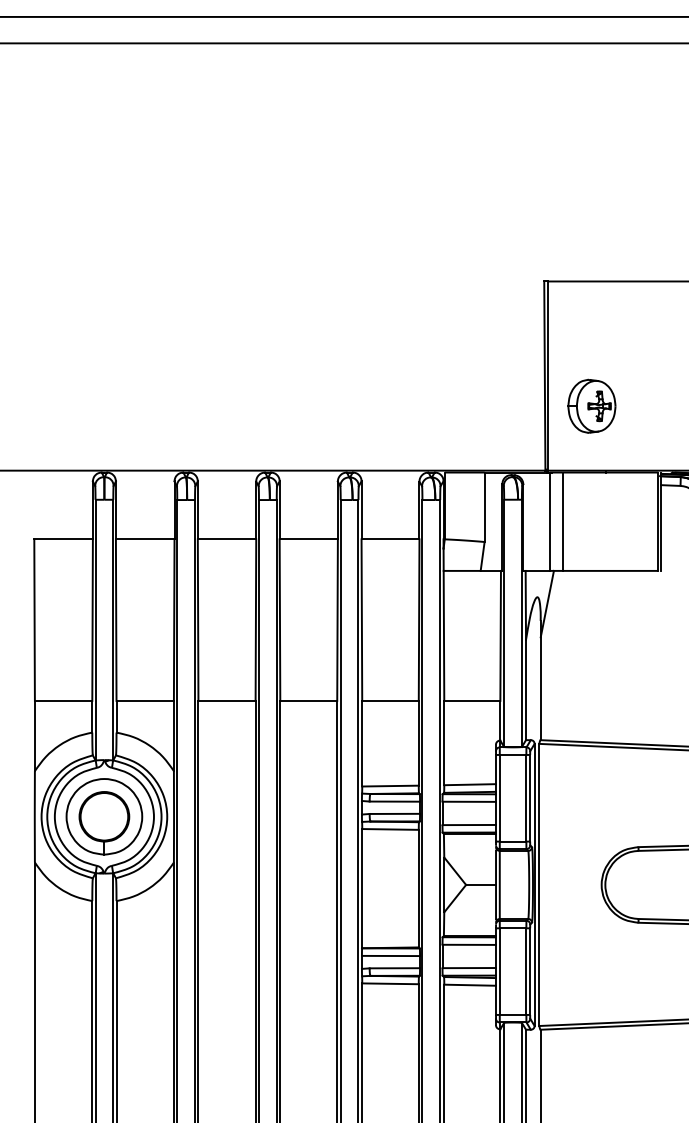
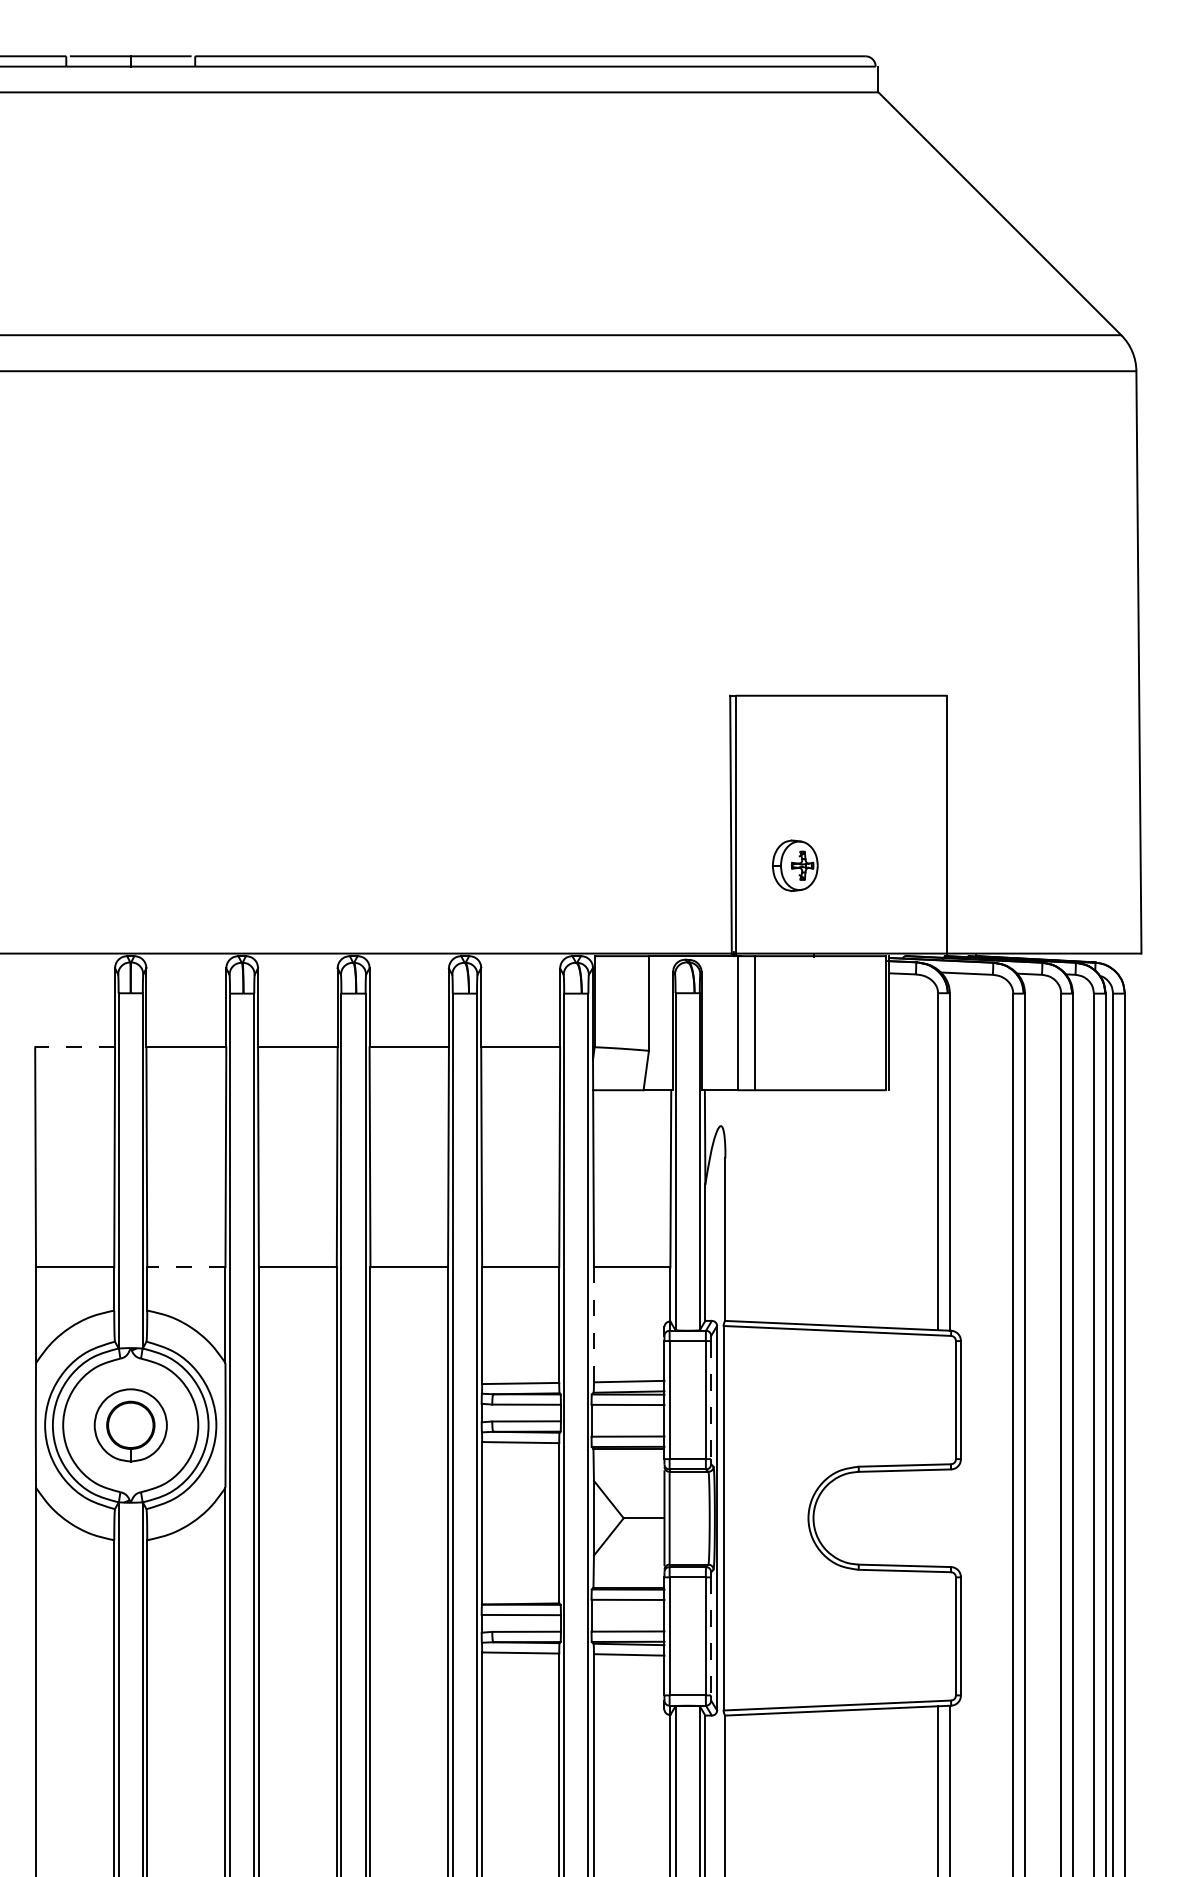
part: (592, 406) -> (795, 865), size x0.7
line: (63, 539) -> (75, 1047), solid -> dashed
line: (547, 604) -> (734, 1135), removed
line: (144, 700) -> (185, 1267), solid -> dashed
line: (443, 742) -> (593, 1324), solid -> dashed
line: (530, 798) -> (711, 1400), solid -> dashed
part: (104, 816) -> (130, 1425), size x0.7
line: (530, 971) -> (711, 1636), solid -> dashed

